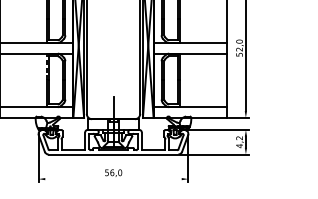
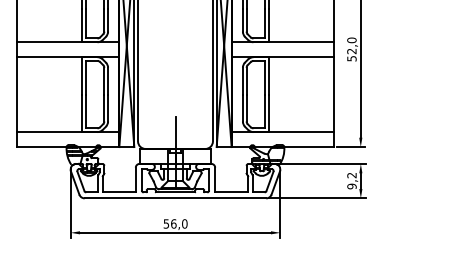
line: (46, 66) -> (81, 75), dashed -> solid
text: (239, 146) -> (351, 186), 4,2 -> 9,2
line: (113, 178) -> (175, 232), added

